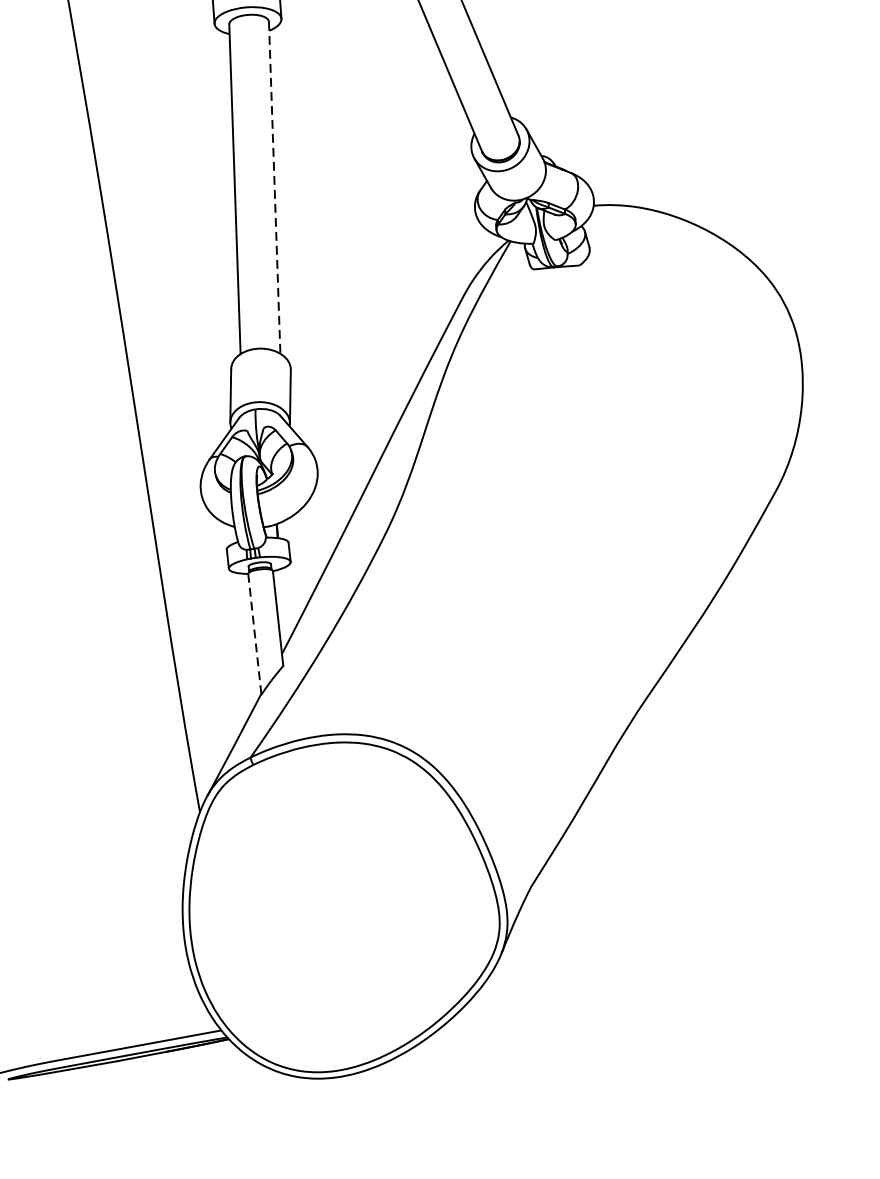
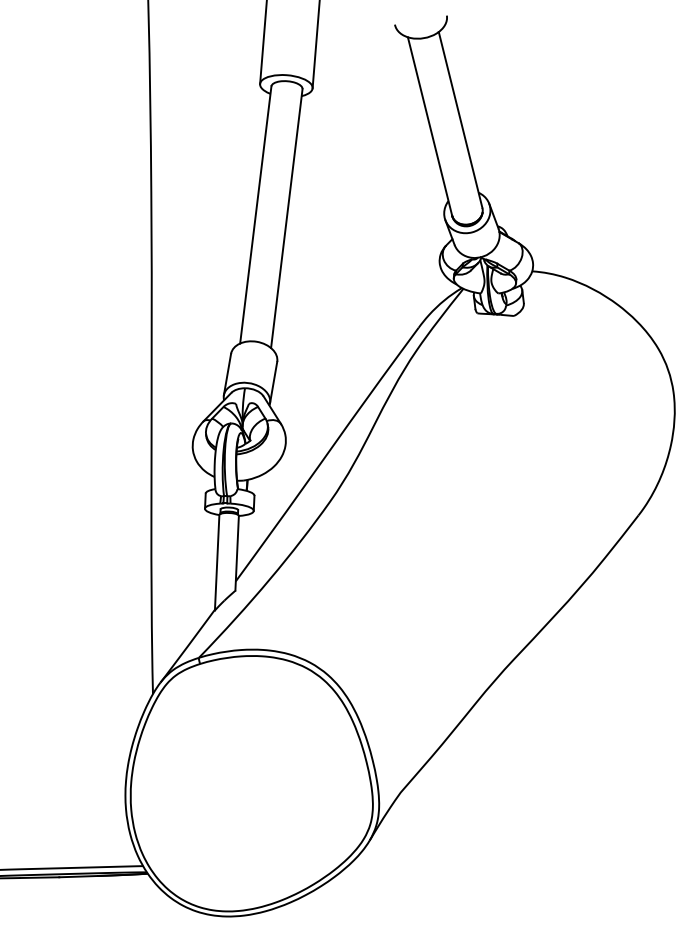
line: (274, 188) -> (286, 219), dashed -> solid
line: (255, 633) -> (217, 562), dashed -> solid

